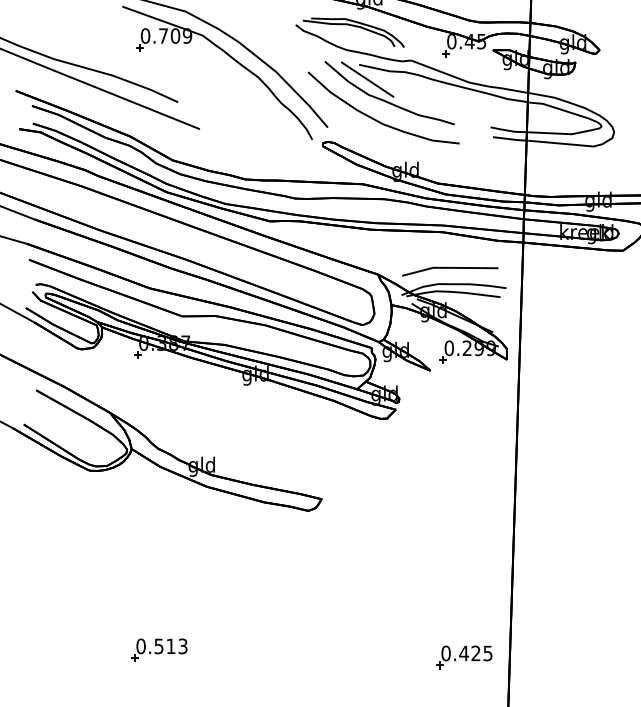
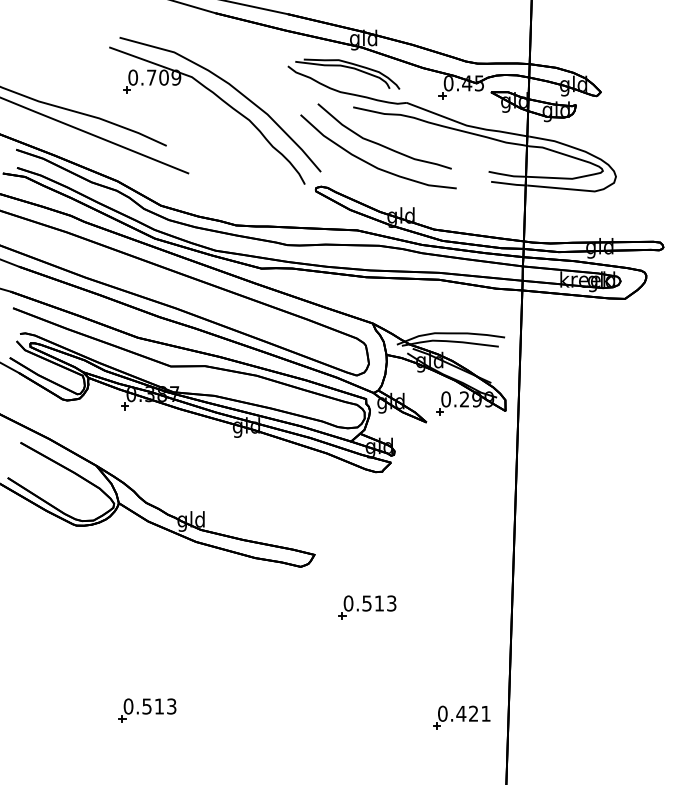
line: (367, 79) -> (361, 122), removed
line: (449, 268) -> (446, 317), removed
part: (373, 550) -> (367, 607), added
text: (487, 653) -> (485, 713), 0.425 -> 0.421

